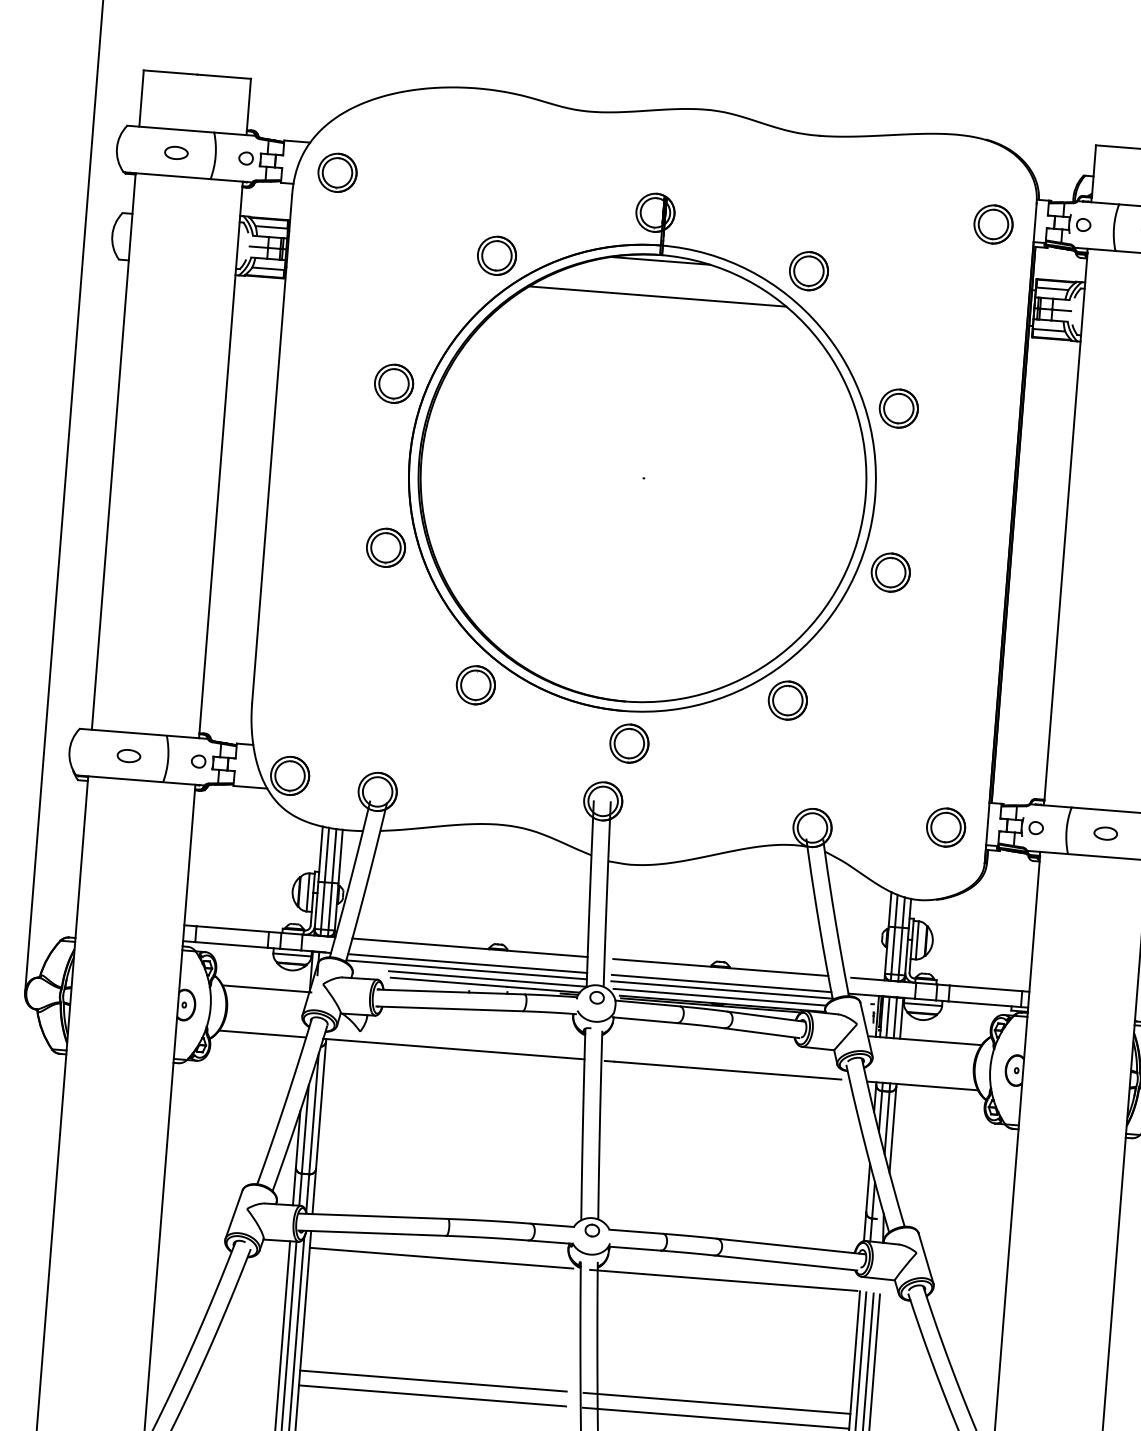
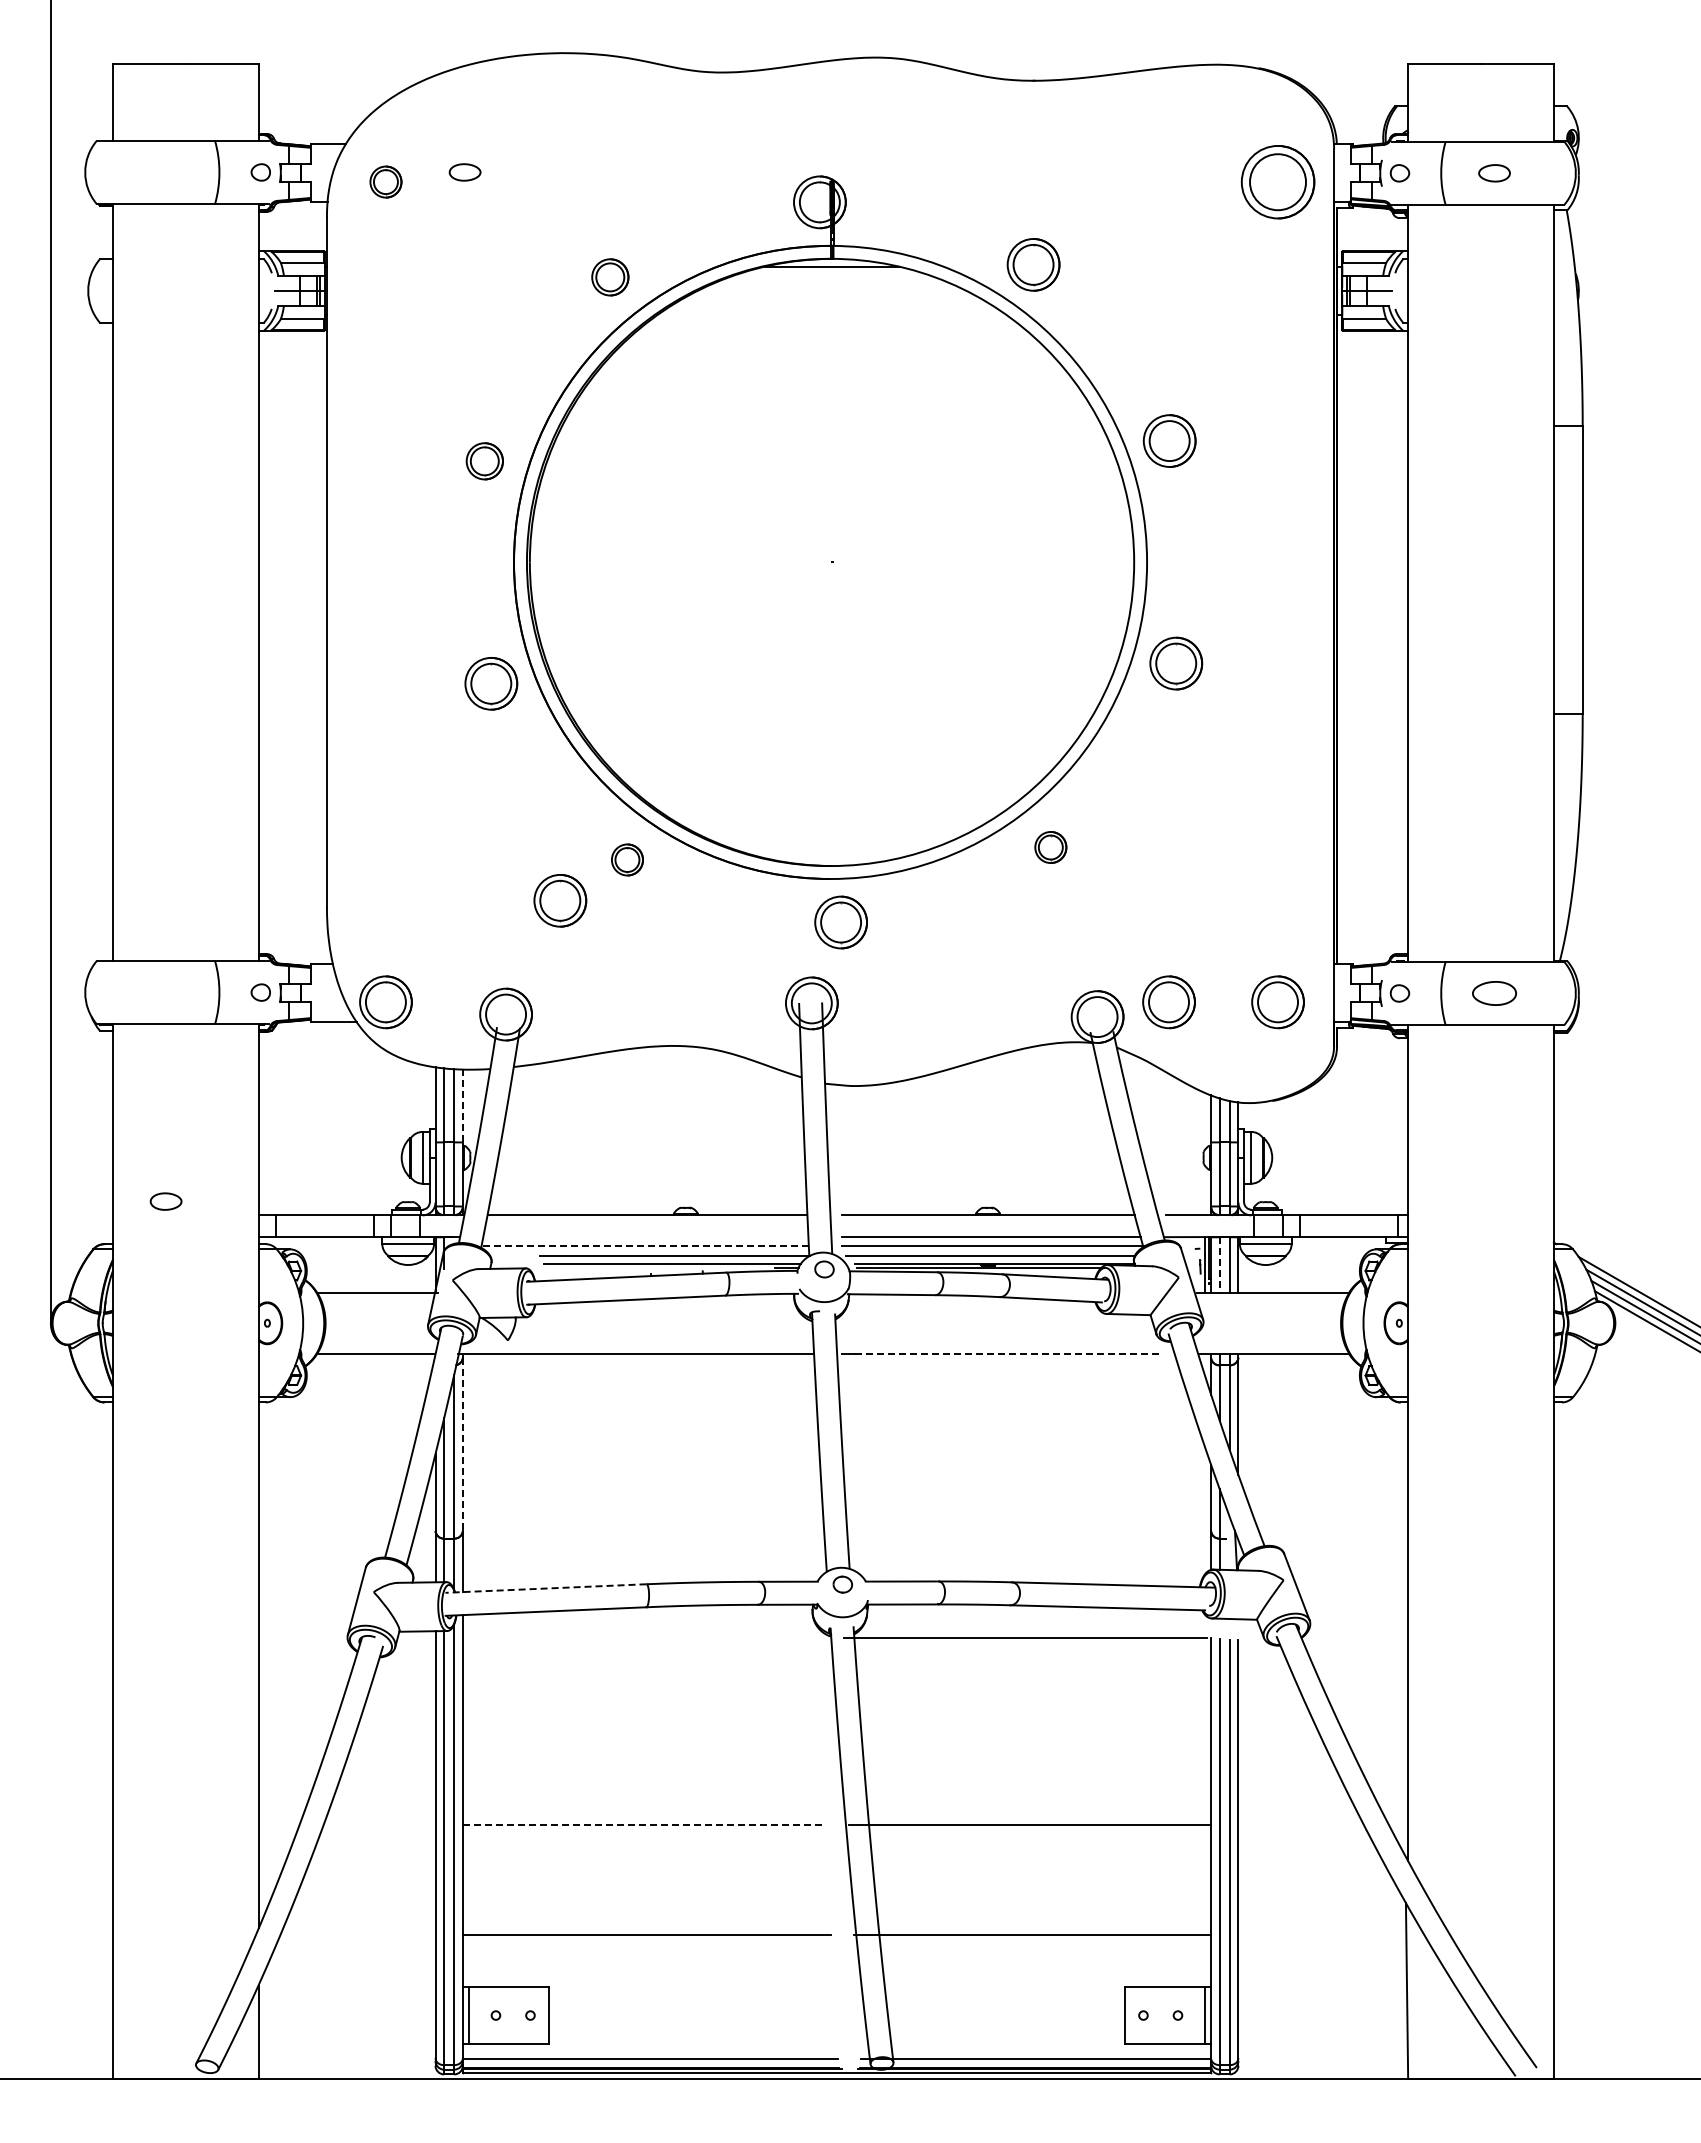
part: (175, 153) -> (464, 172), moved
part: (337, 172) -> (385, 181), size x0.6
part: (993, 223) -> (1277, 181), size x1.4
part: (497, 255) -> (610, 277), size x0.7
line: (657, 296) -> (831, 315), removed
part: (393, 383) -> (484, 461), size x0.7
part: (475, 684) -> (627, 859), size x0.6
part: (787, 700) -> (1050, 847), size x0.6
part: (424, 711) -> (560, 900), added
part: (128, 755) -> (165, 1201), moved
part: (865, 821) -> (1168, 1002), added
part: (1105, 833) -> (1494, 993), size x1.4
line: (340, 856) -> (462, 1105), solid -> dashed
line: (467, 963) -> (645, 1236), removed
line: (466, 969) -> (645, 1245), solid -> dashed
line: (887, 1016) -> (1219, 1264), solid -> dashed
line: (728, 1071) -> (1009, 1354), solid -> dashed
line: (320, 1105) -> (462, 1444), solid -> dashed
line: (373, 1216) -> (545, 1588), solid -> dashed
line: (441, 1257) -> (641, 1637), removed
line: (433, 1380) -> (643, 1804), removed
line: (432, 1396) -> (644, 1825), solid -> dashed
line: (716, 1403) -> (1029, 1804), removed

